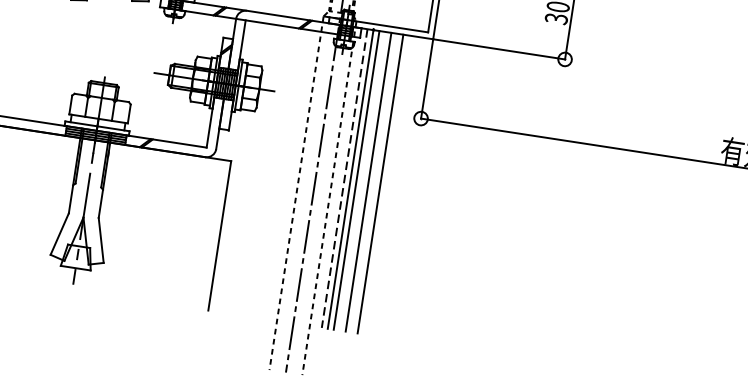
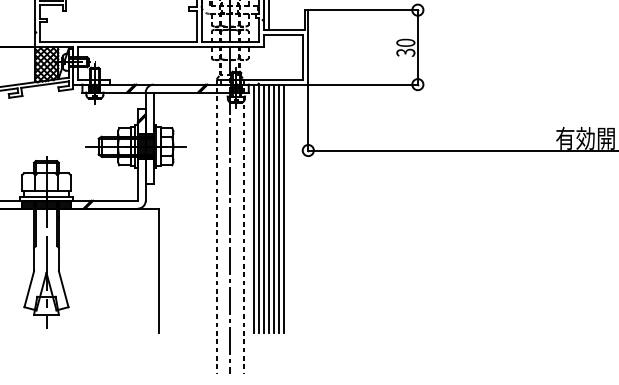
line: (344, 179) -> (253, 209), dashed -> solid
line: (362, 181) -> (268, 208), added
line: (374, 182) -> (278, 208), added

